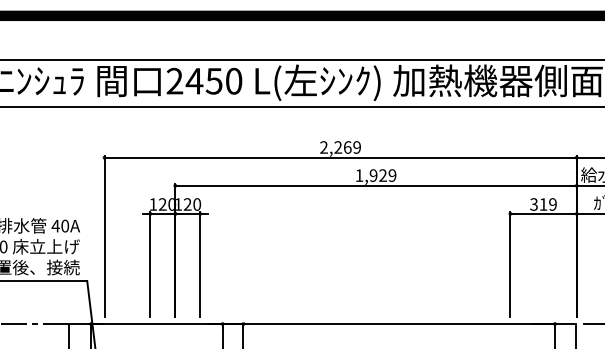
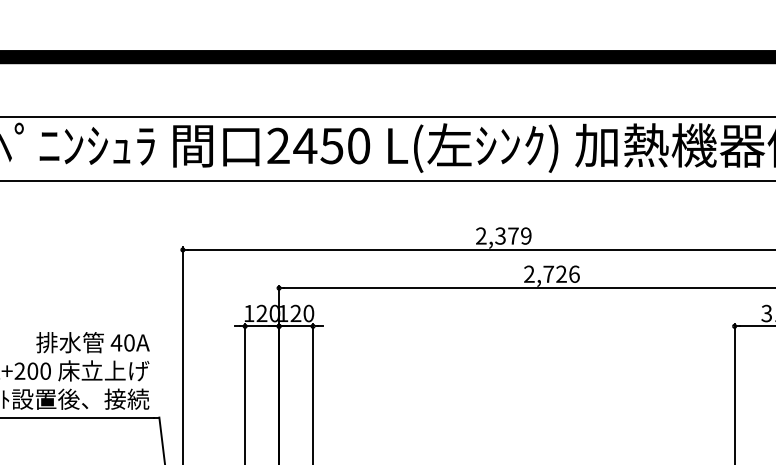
text: (342, 147) -> (506, 236), 2,269 -> 2,379
text: (375, 175) -> (551, 274), 1,929 -> 2,726

